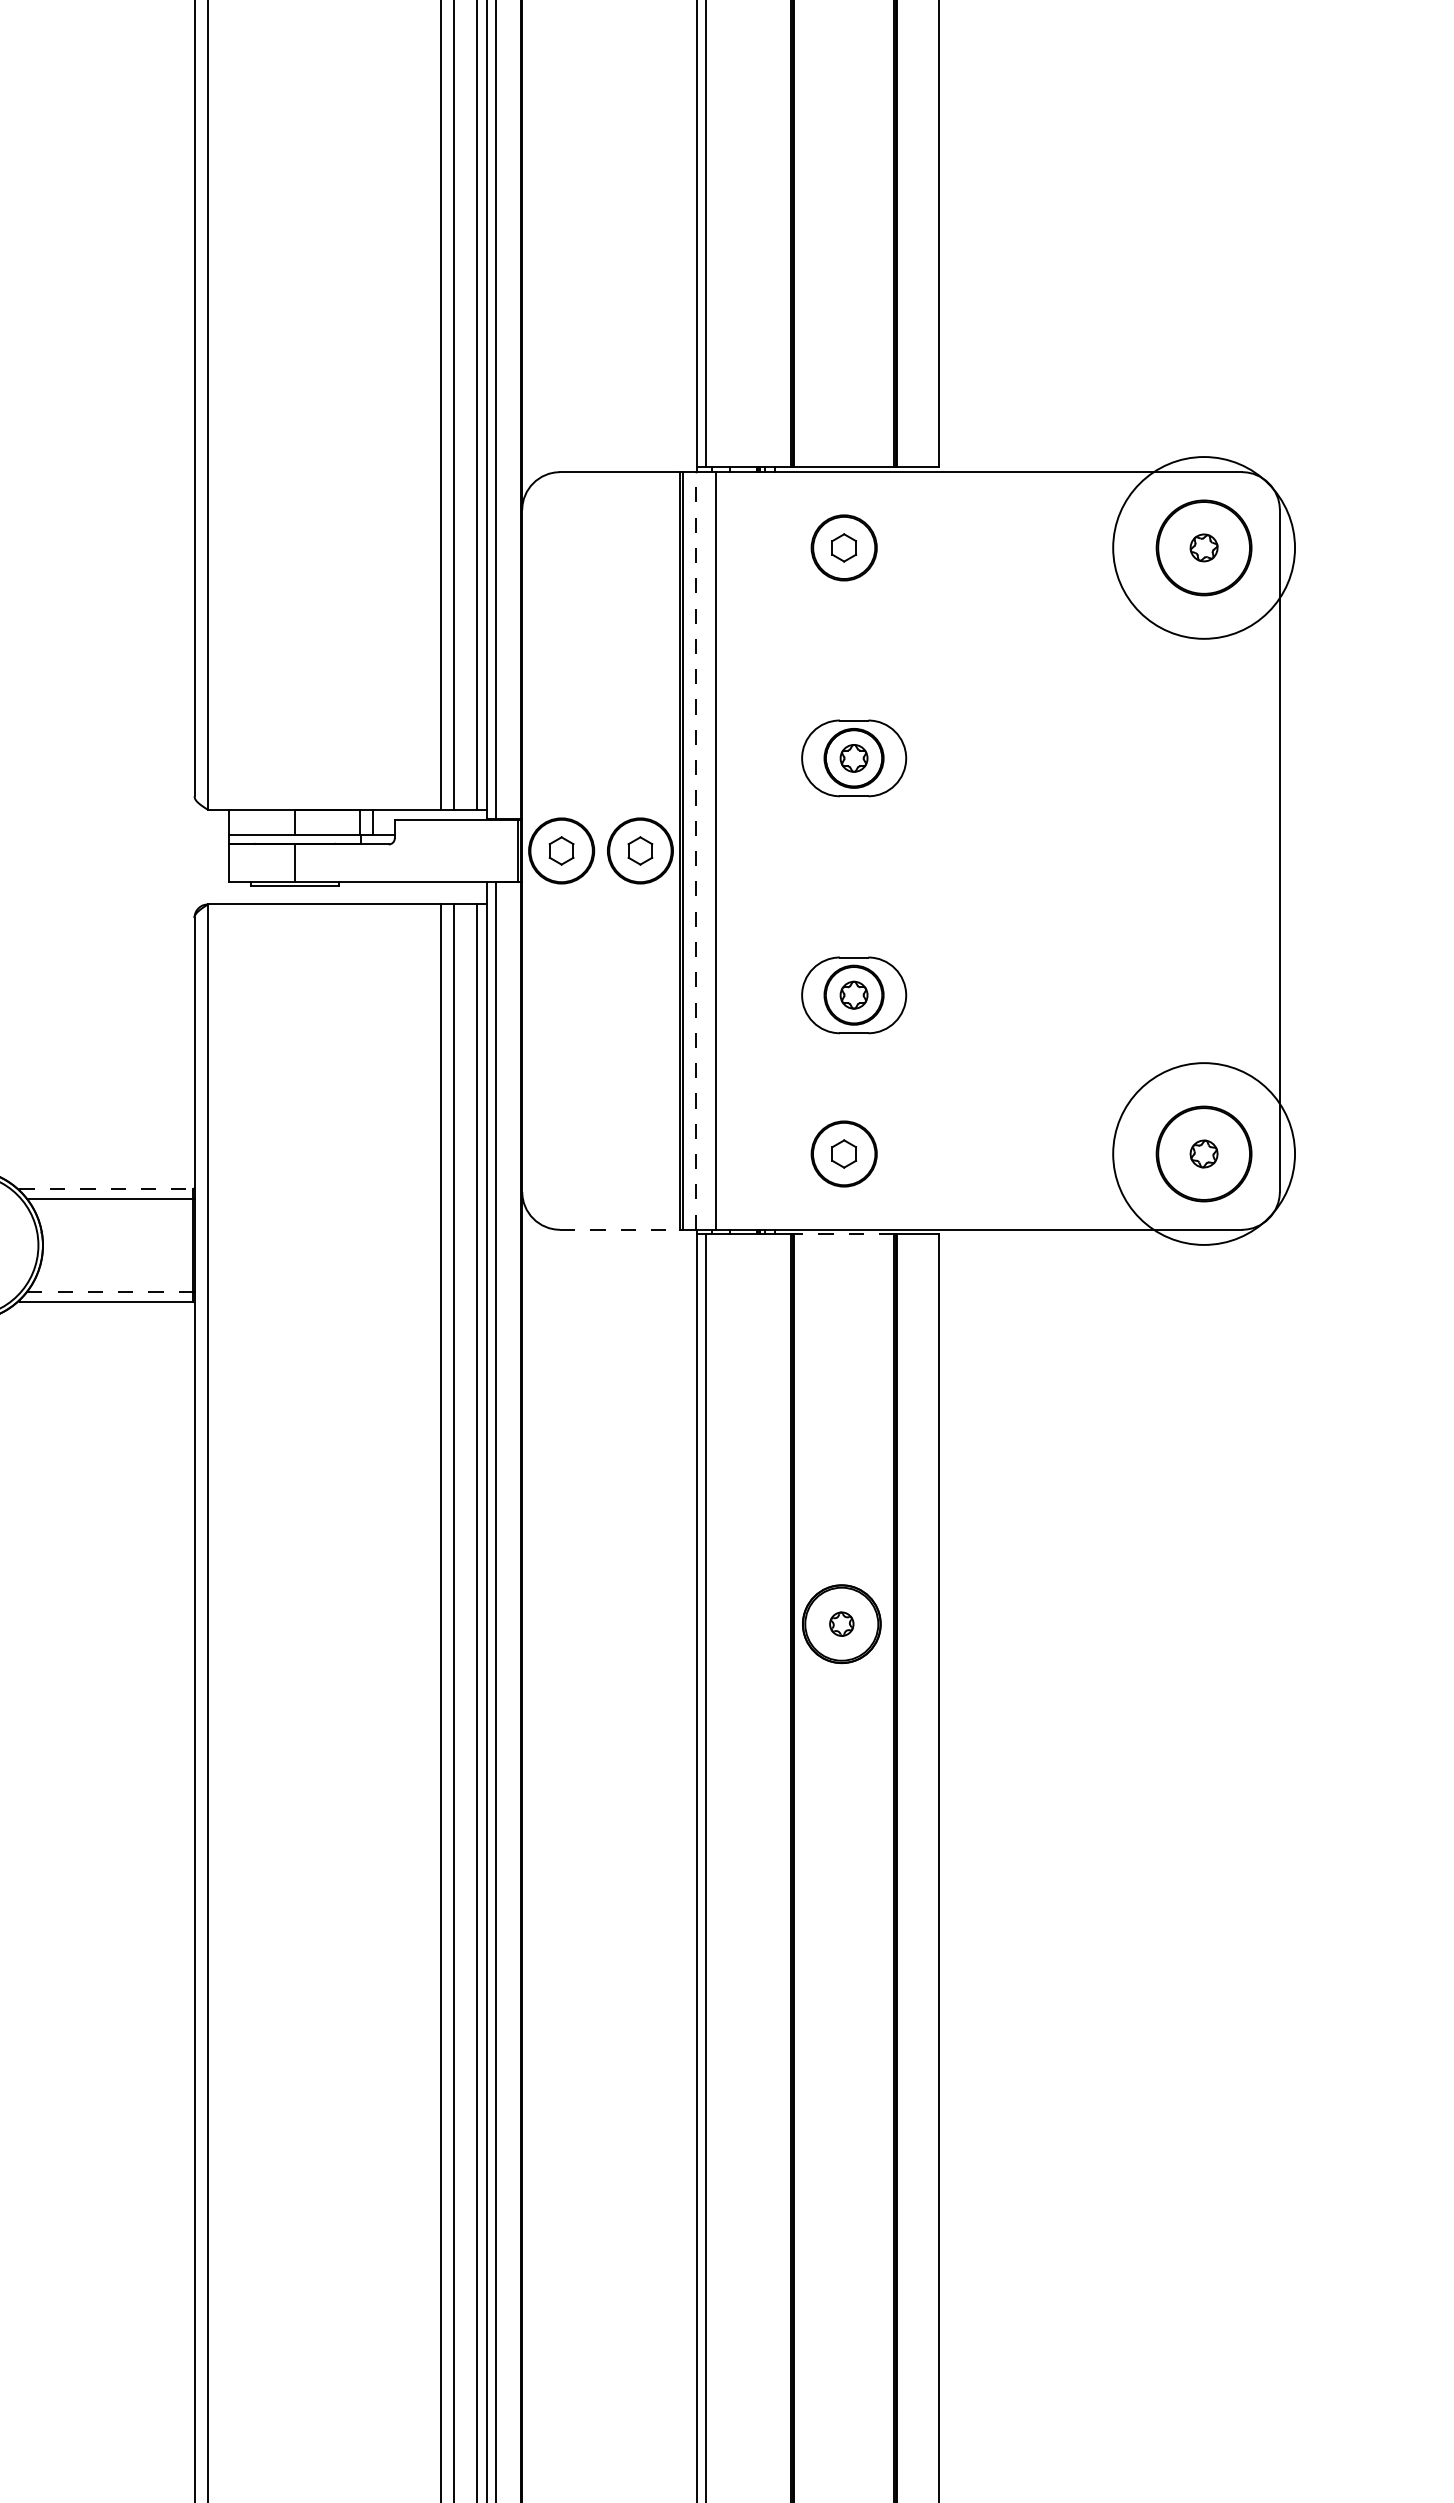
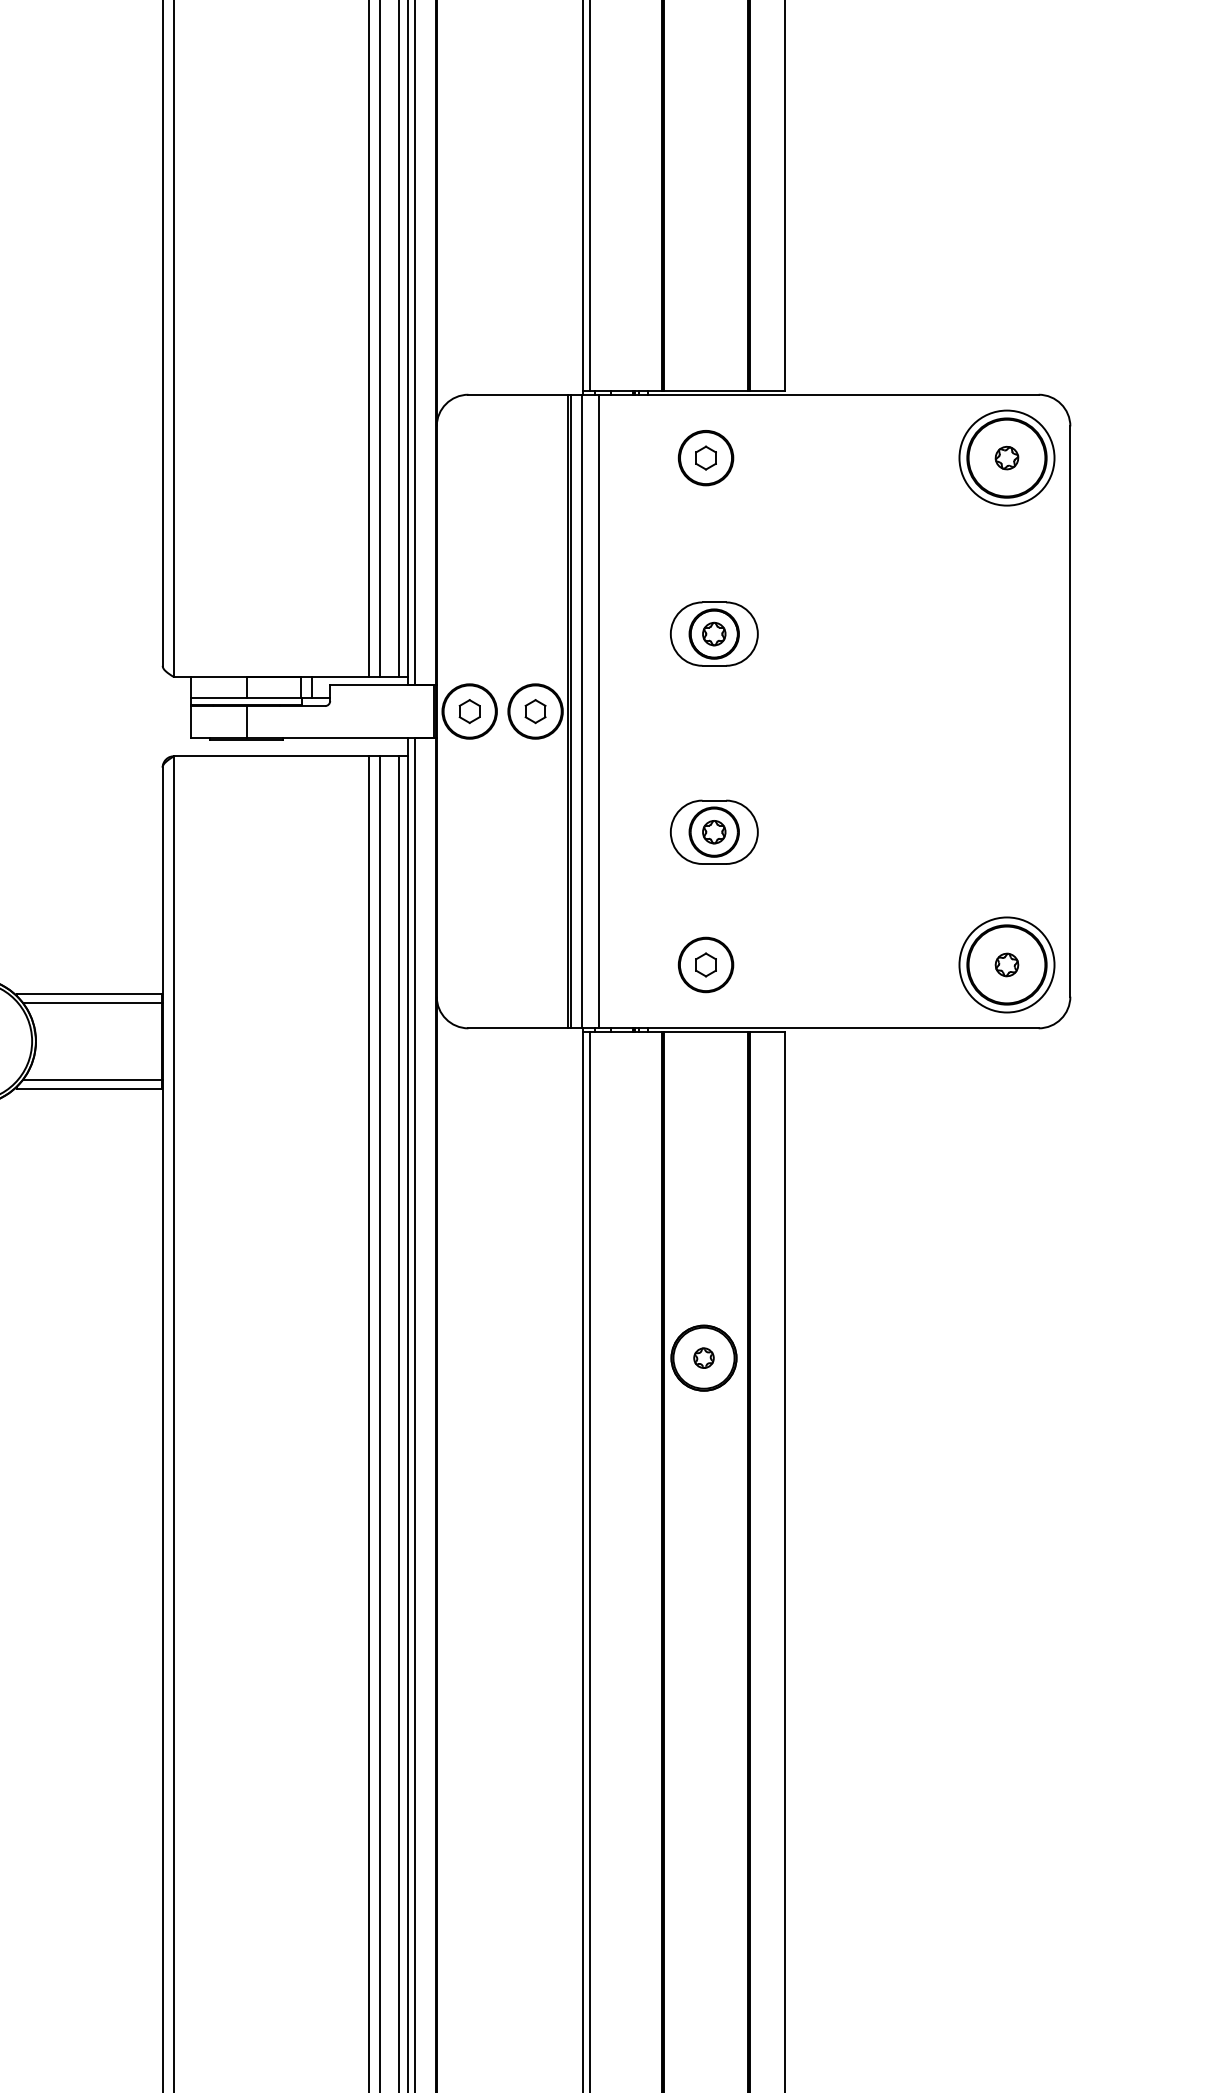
circle: (1203, 547) -> (1006, 457), size x0.62
line: (695, 850) -> (581, 711), dashed -> solid
circle: (1203, 1153) -> (1006, 964), size x0.62
line: (106, 1188) -> (89, 993), dashed -> solid
line: (619, 1229) -> (518, 1028), dashed -> solid
line: (843, 1234) -> (705, 1032), dashed -> solid
line: (110, 1291) -> (92, 1079), dashed -> solid

